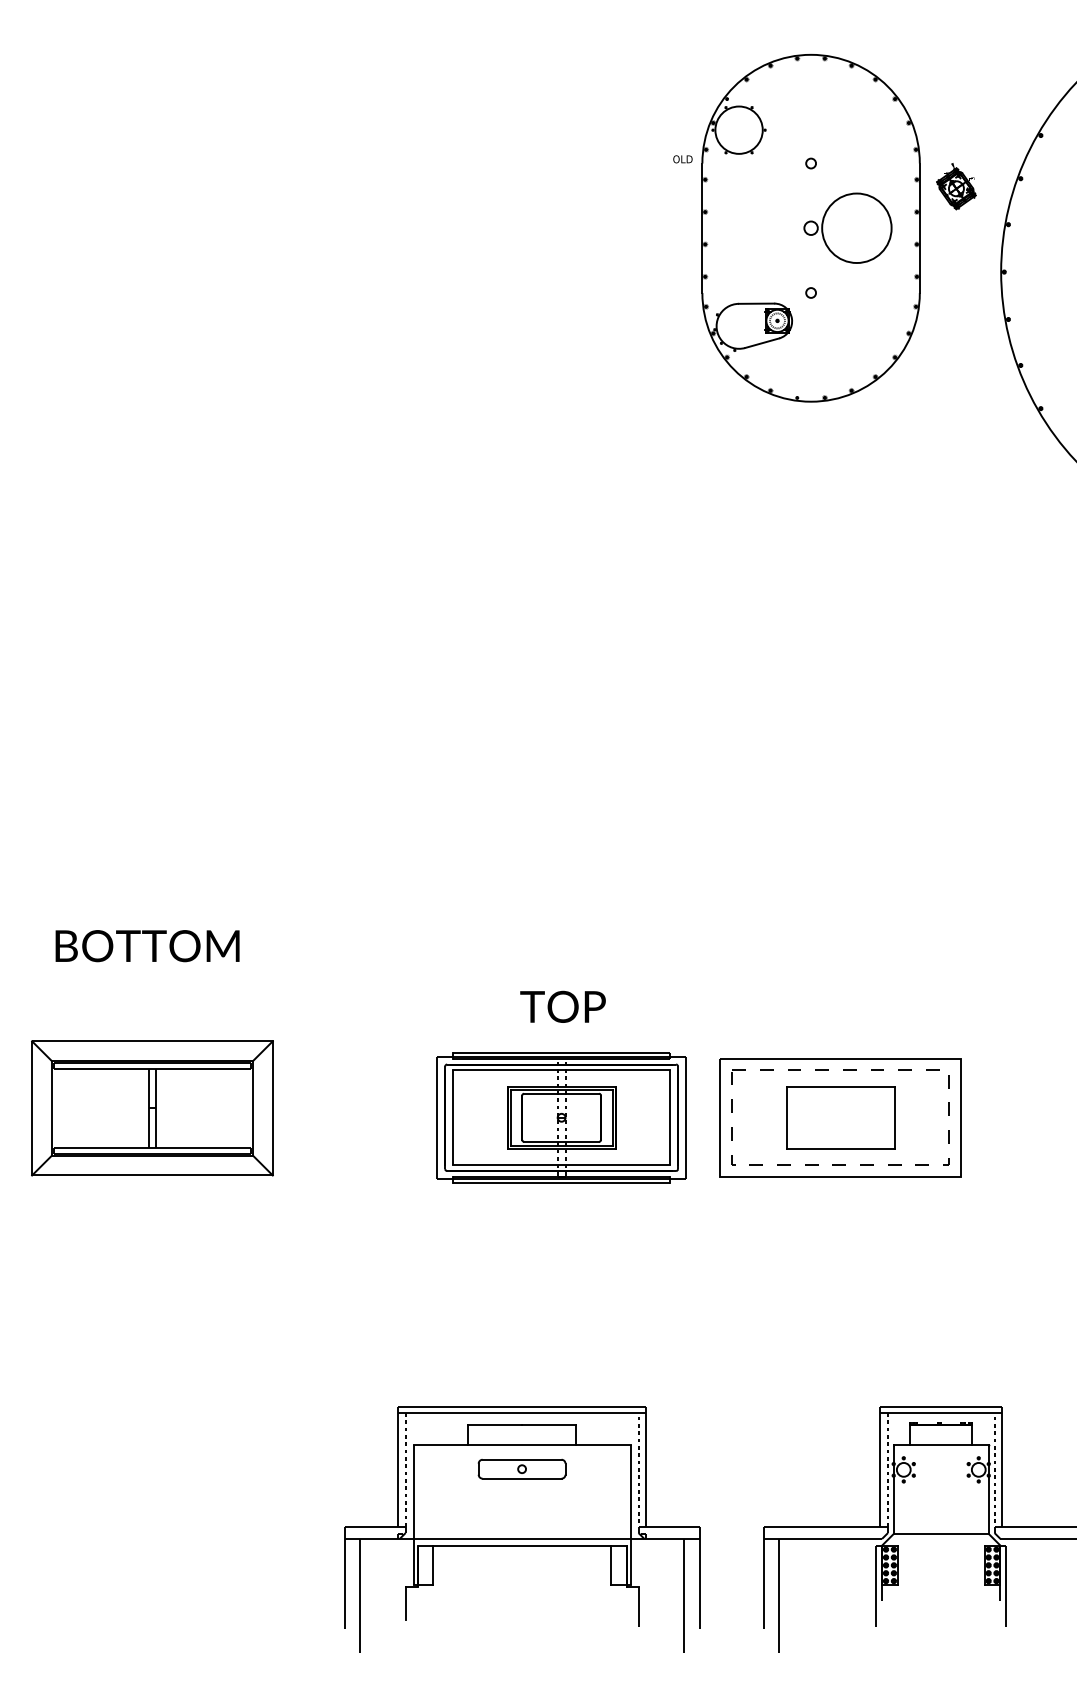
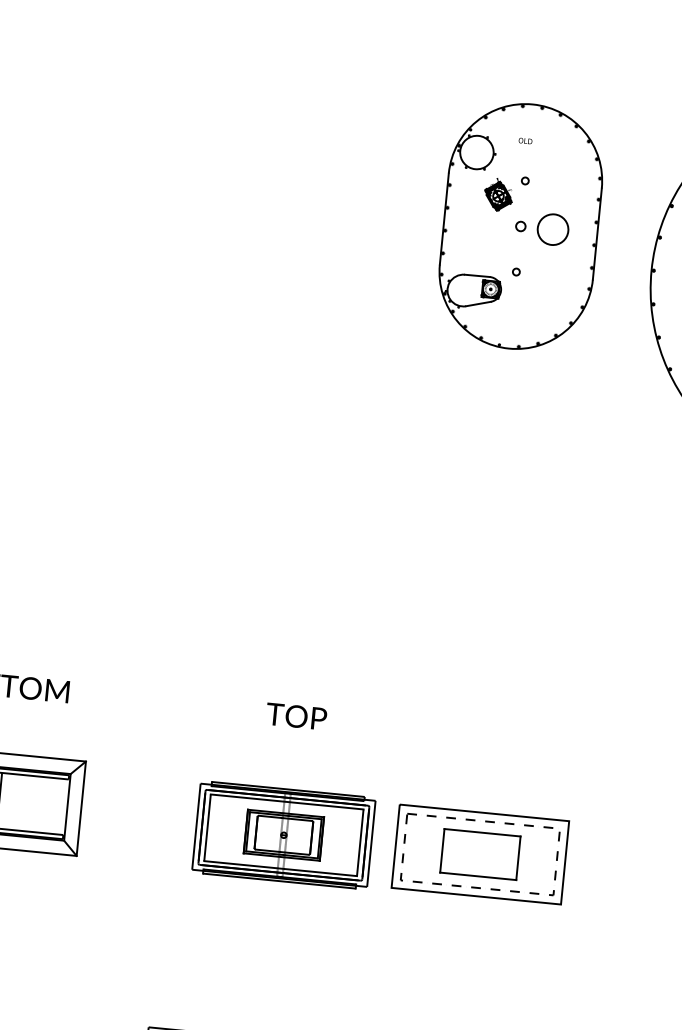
text: (682, 159) -> (525, 141), moved
part: (956, 186) -> (498, 194), moved
circle: (856, 227) -> (552, 229), size x0.62
text: (562, 1006) -> (296, 716), moved

